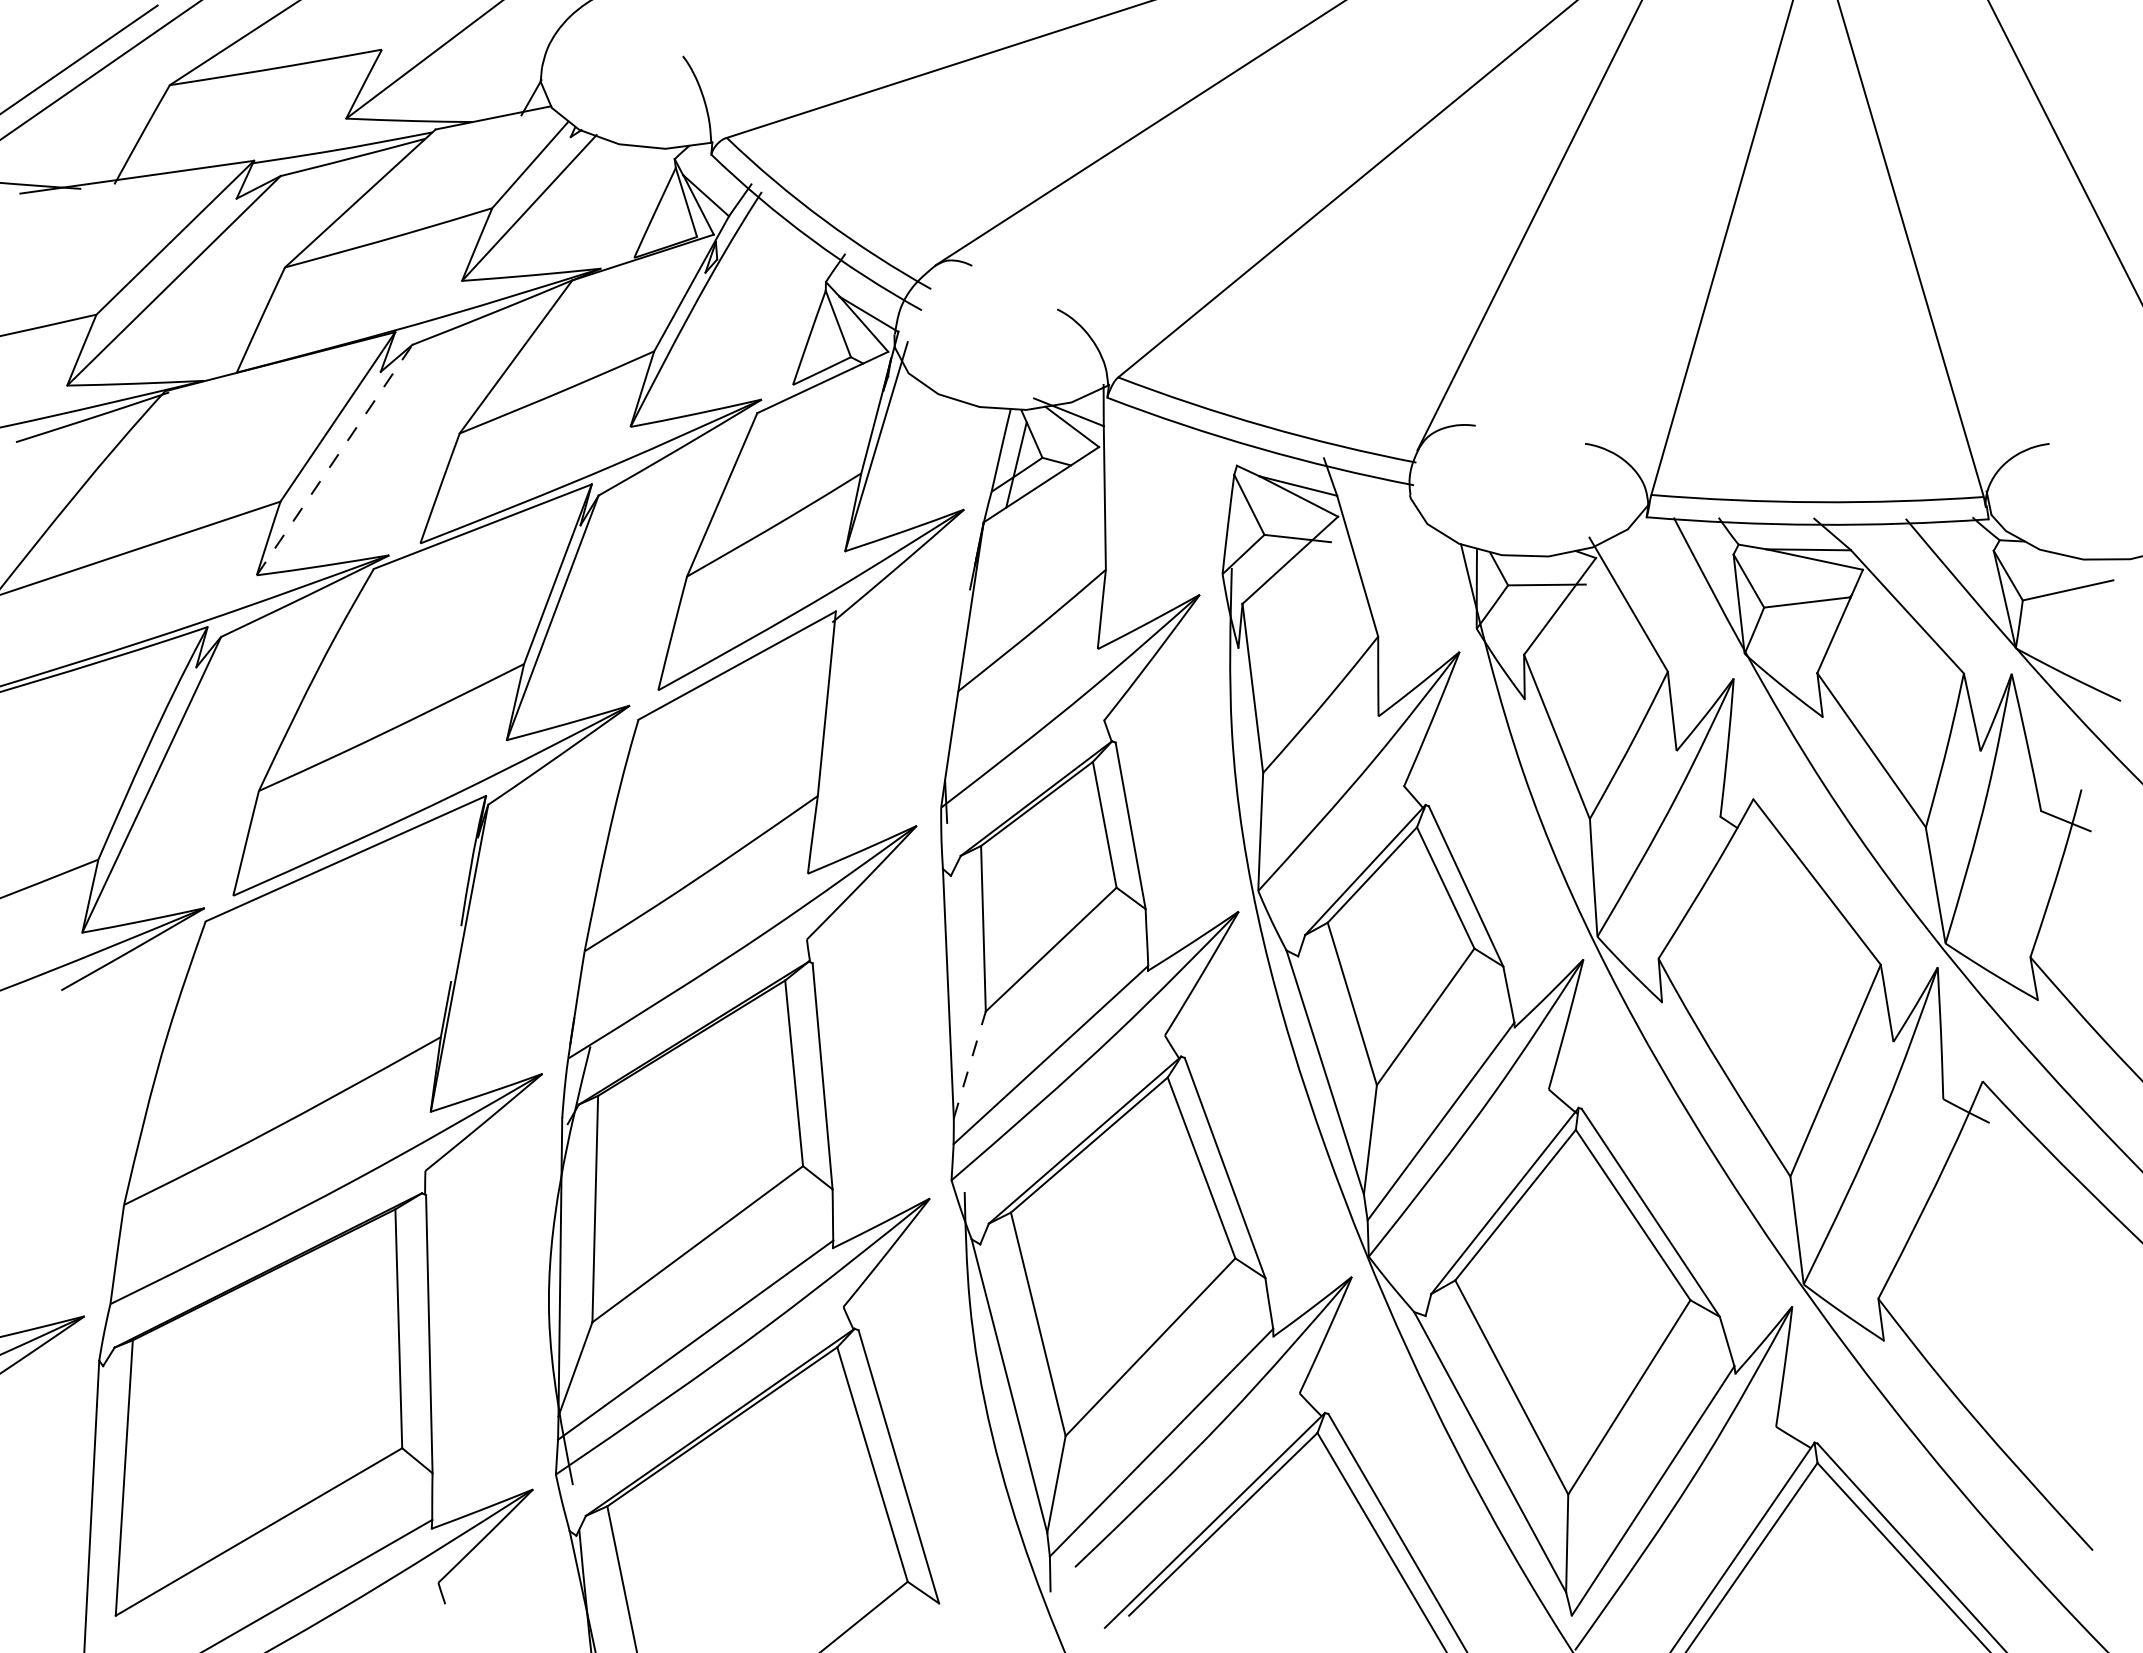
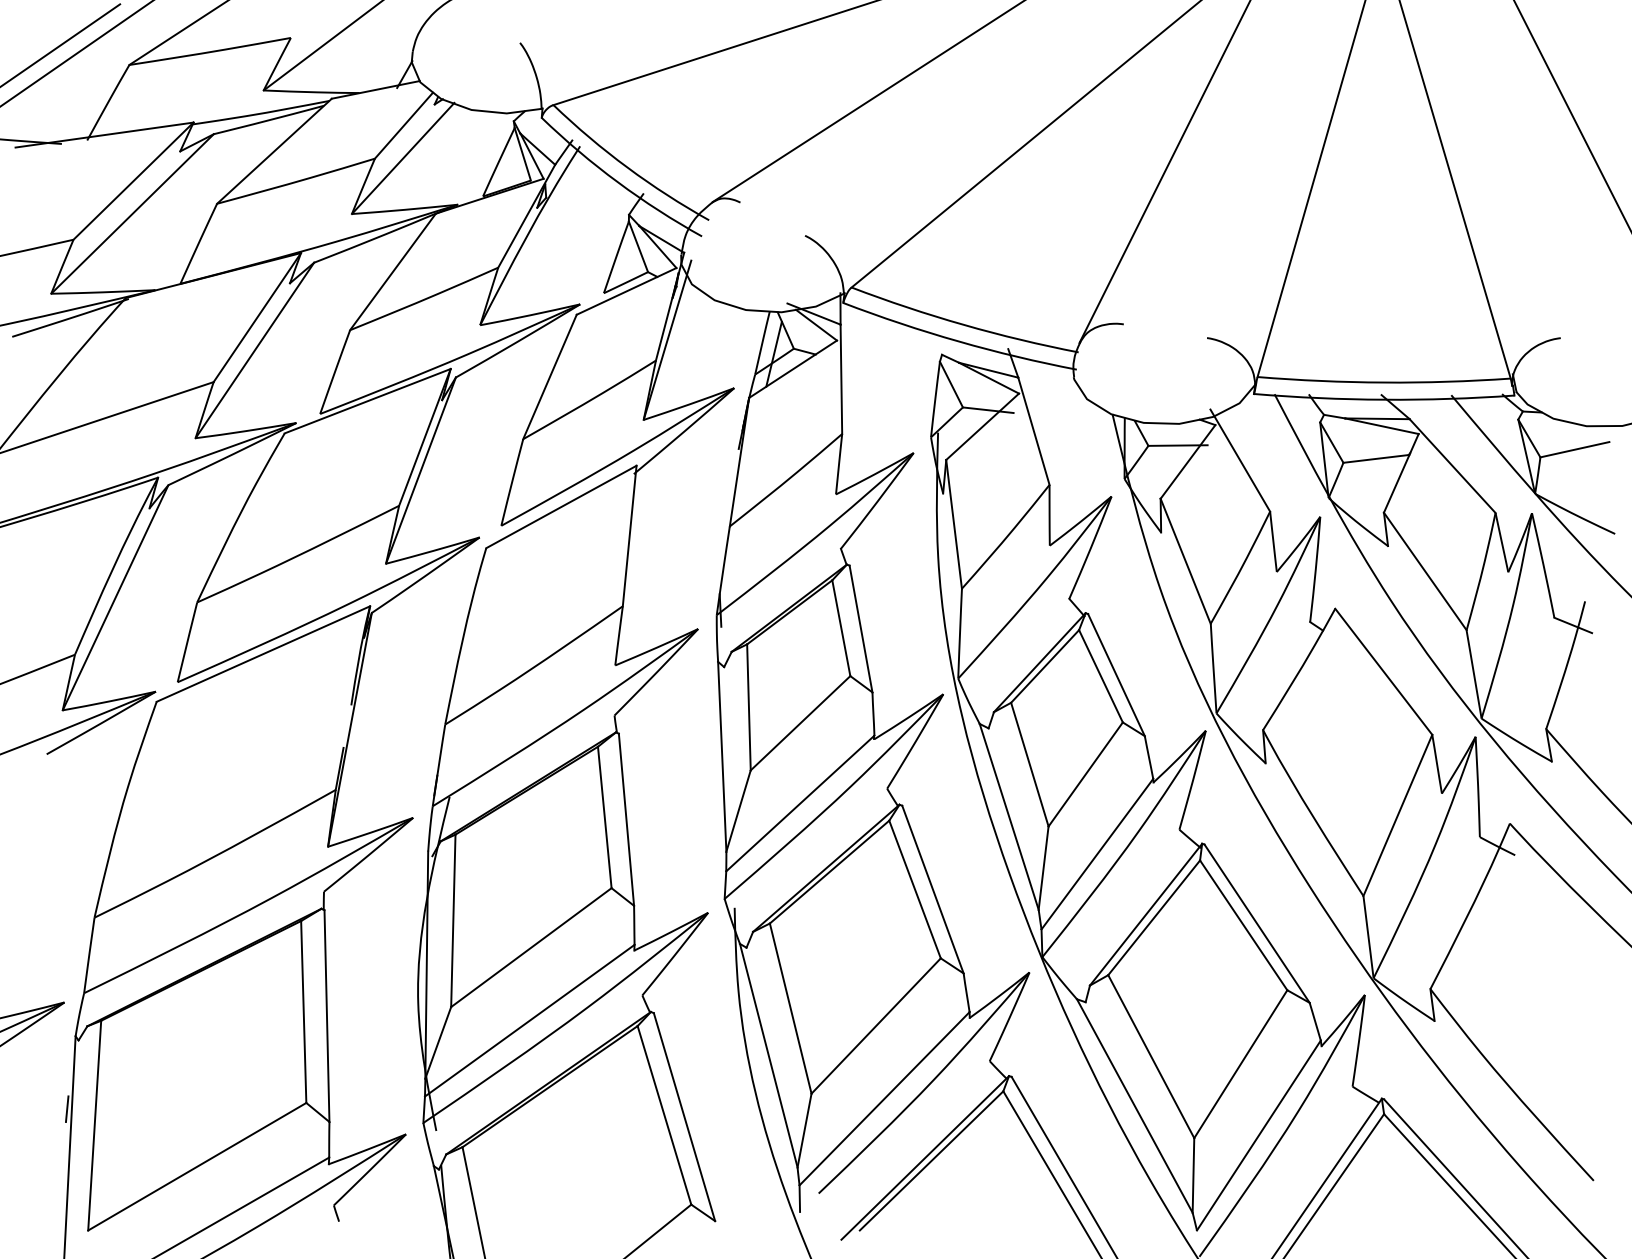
line: (334, 459) -> (254, 350), dashed -> solid
line: (969, 1064) -> (738, 810), dashed -> solid
line: (87, 1456) -> (66, 1109), added

